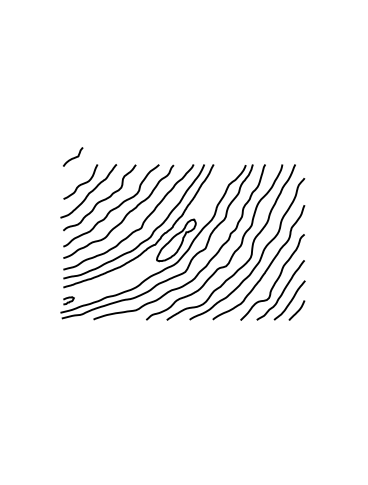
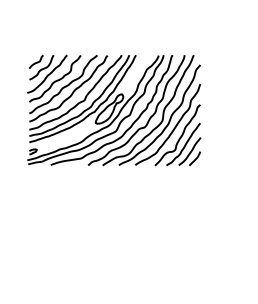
curve: (73, 157) -> (36, 62), moved

